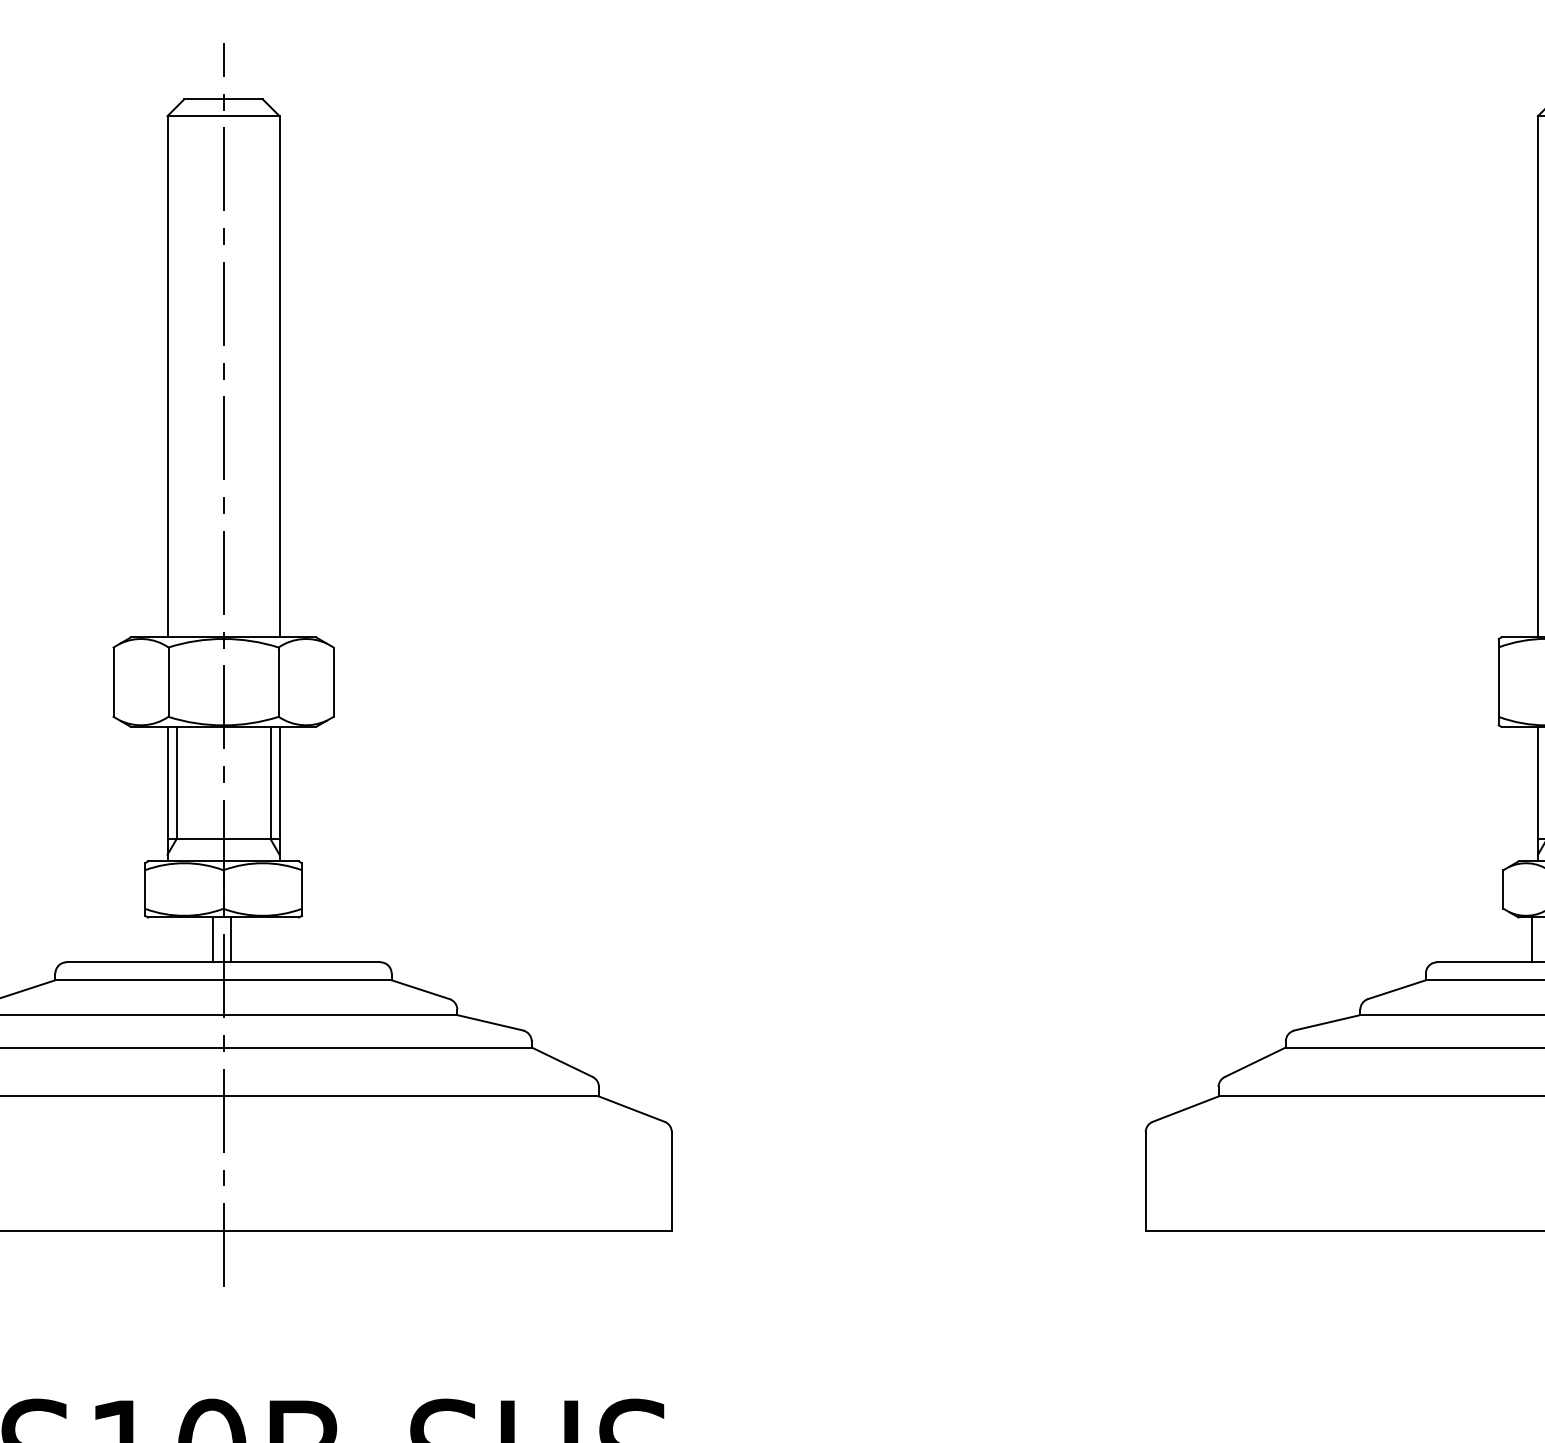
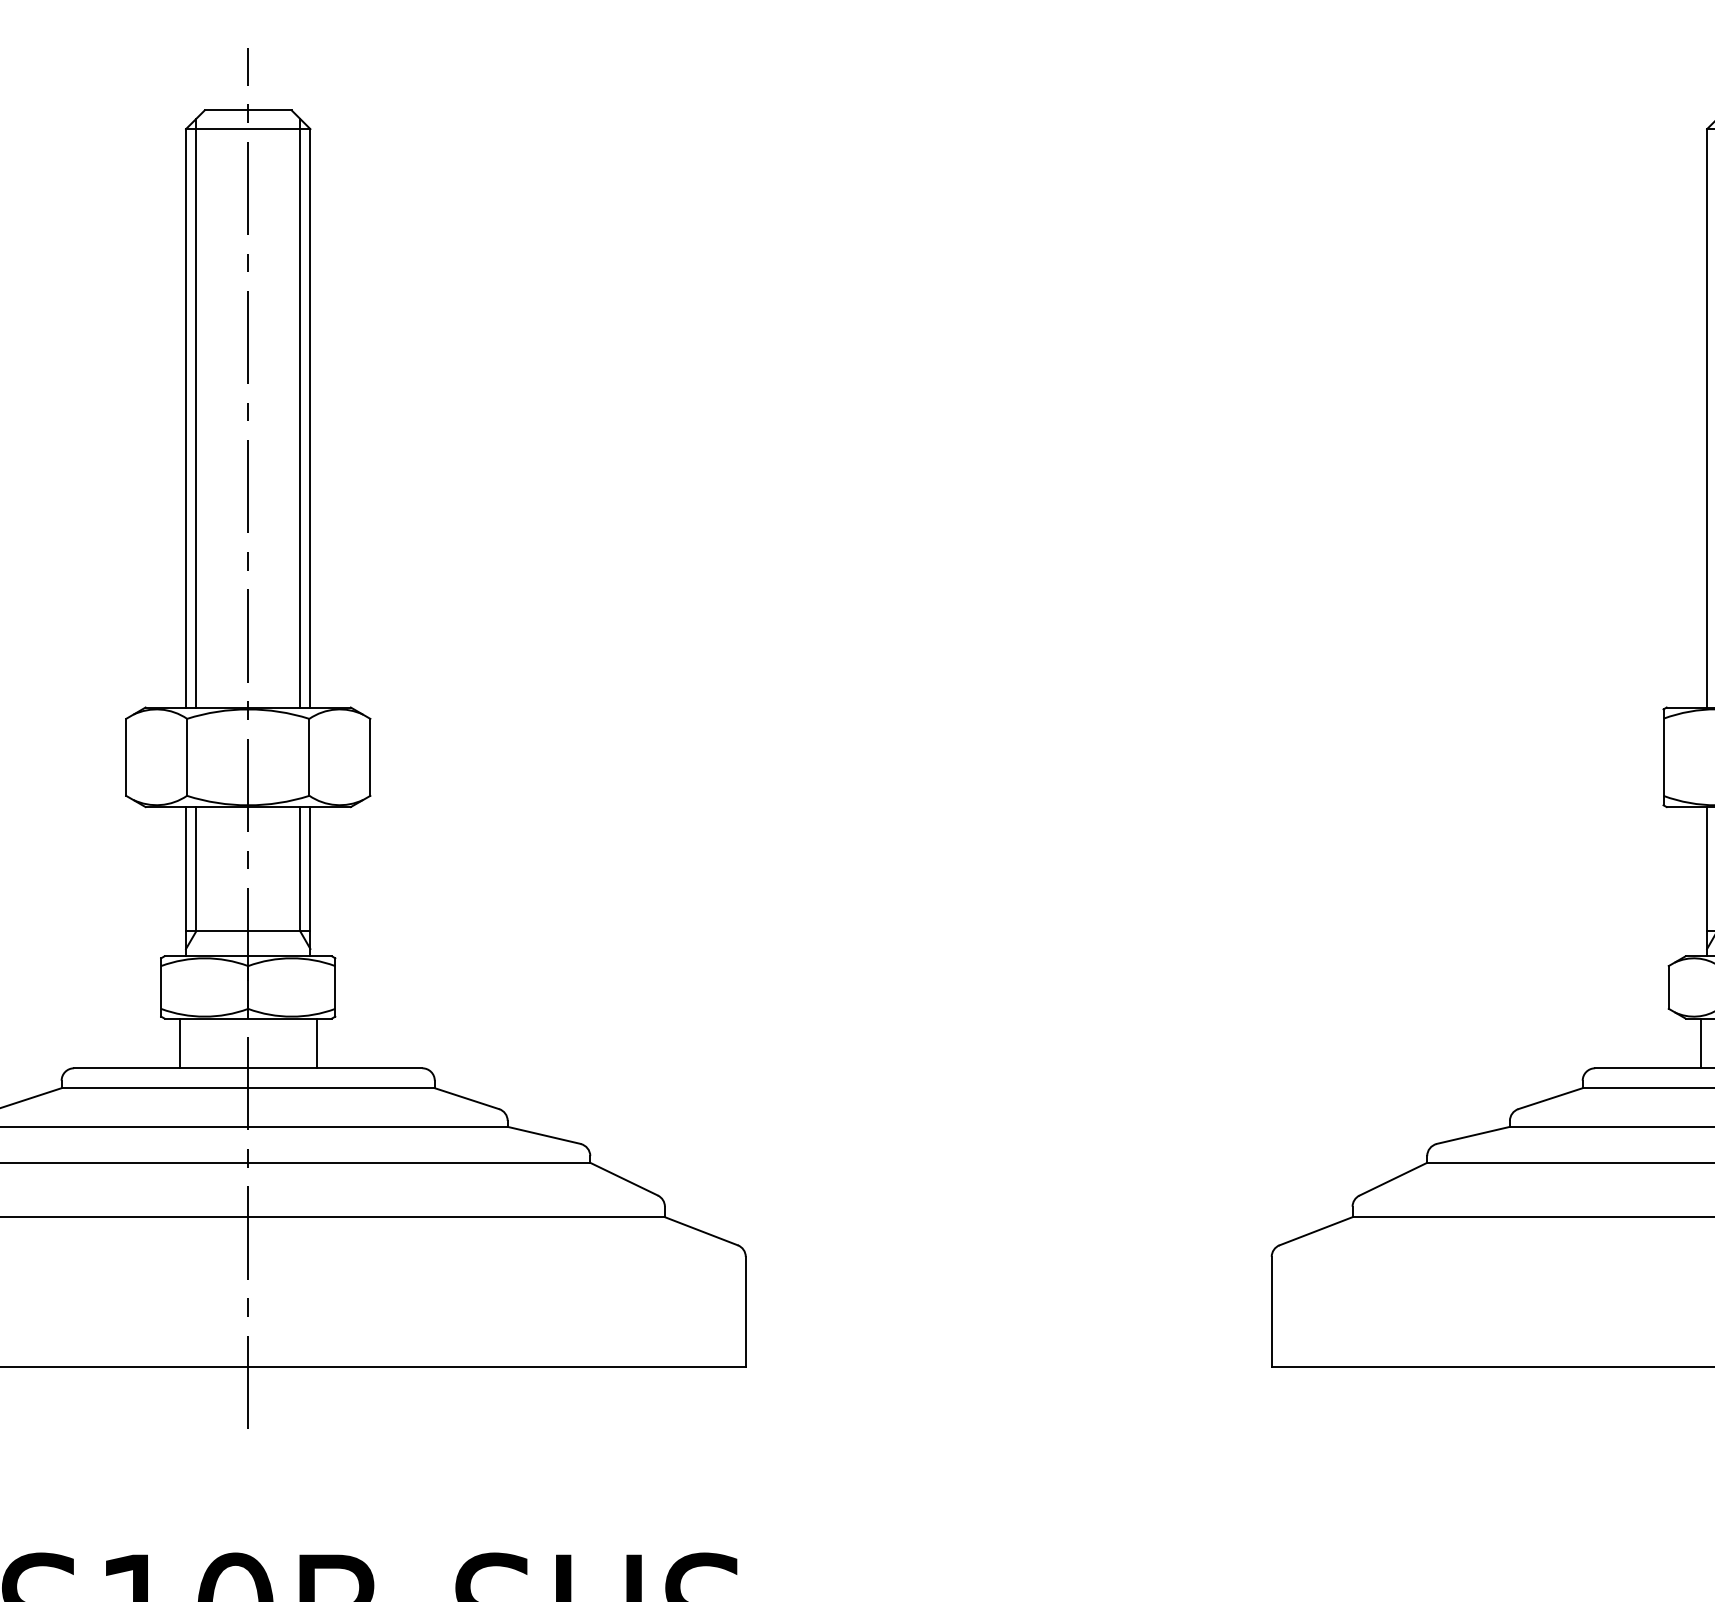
line: (176, 372) -> (196, 413), added
line: (270, 372) -> (300, 413), added
line: (212, 939) -> (179, 1043), moved
line: (230, 939) -> (316, 1043), moved

